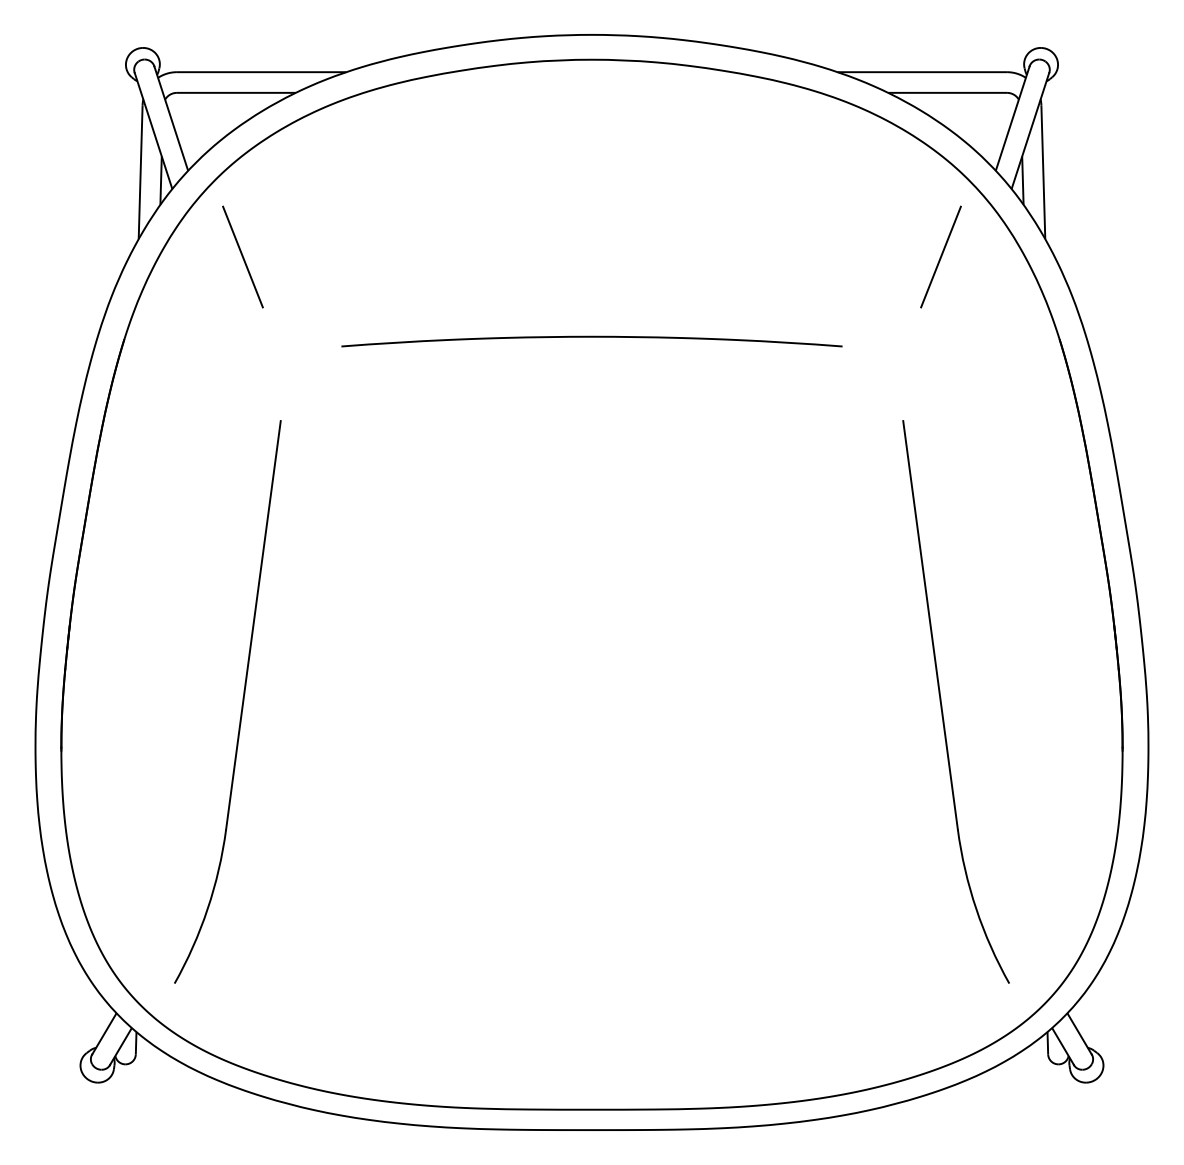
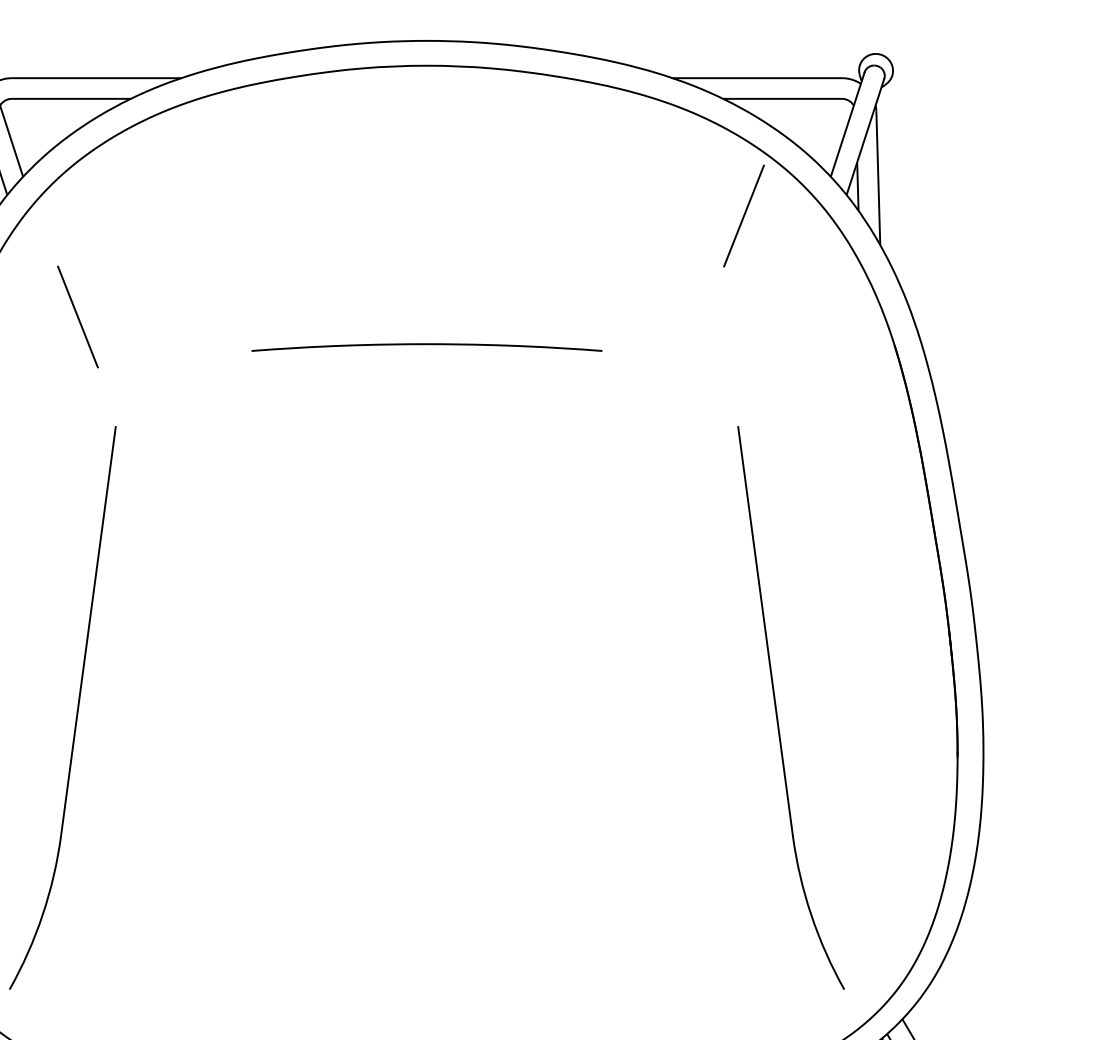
line: (242, 256) -> (77, 316), moved
line: (940, 256) -> (743, 215), moved
part: (591, 341) -> (426, 347), size x0.7

